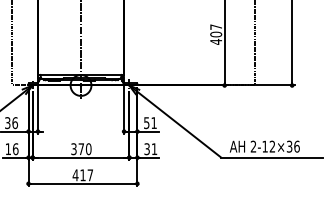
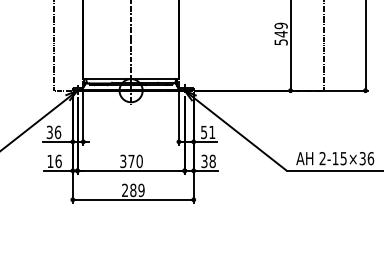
text: (215, 33) -> (280, 33), 407 -> 549
text: (272, 146) -> (343, 158), 2-12×36 -> 2-15×36
text: (154, 149) -> (212, 161), 31 -> 38
text: (82, 175) -> (132, 190), 417 -> 289

